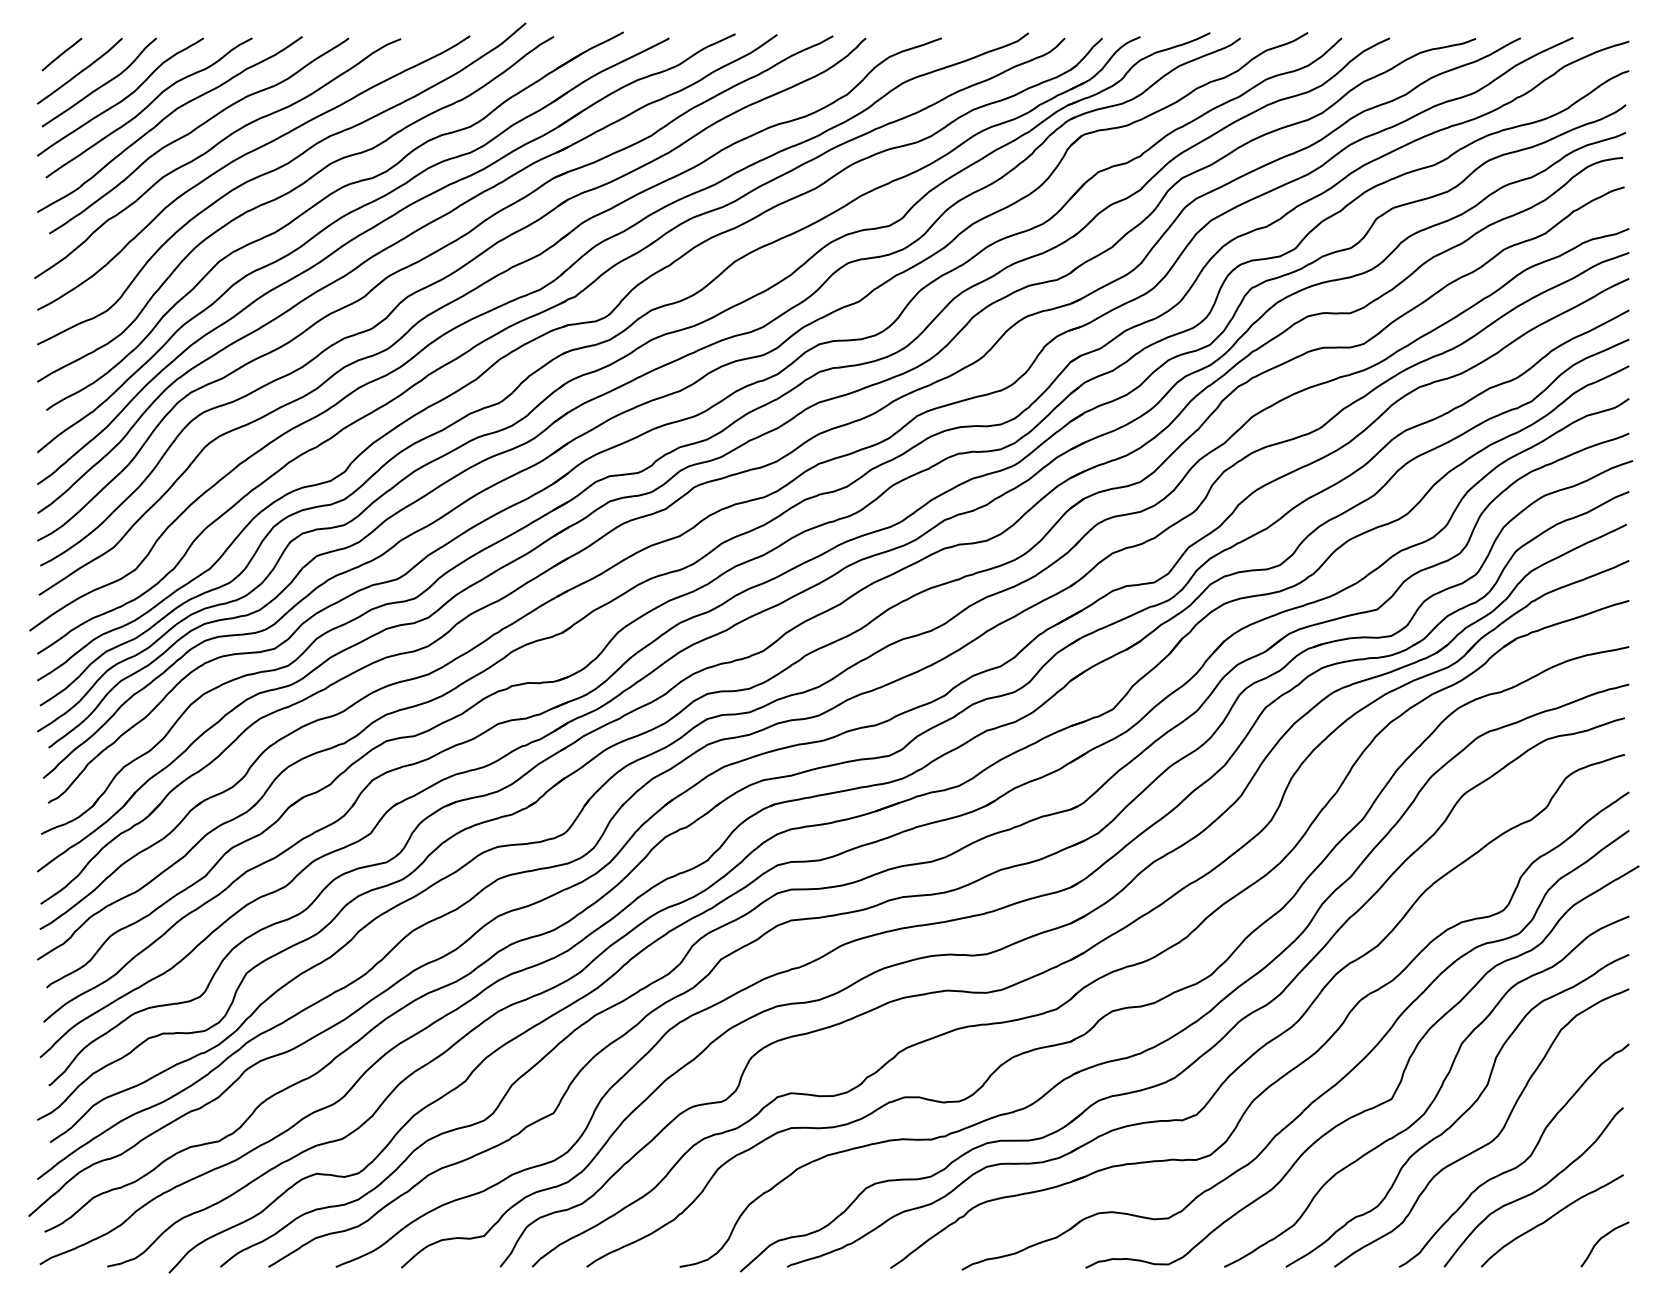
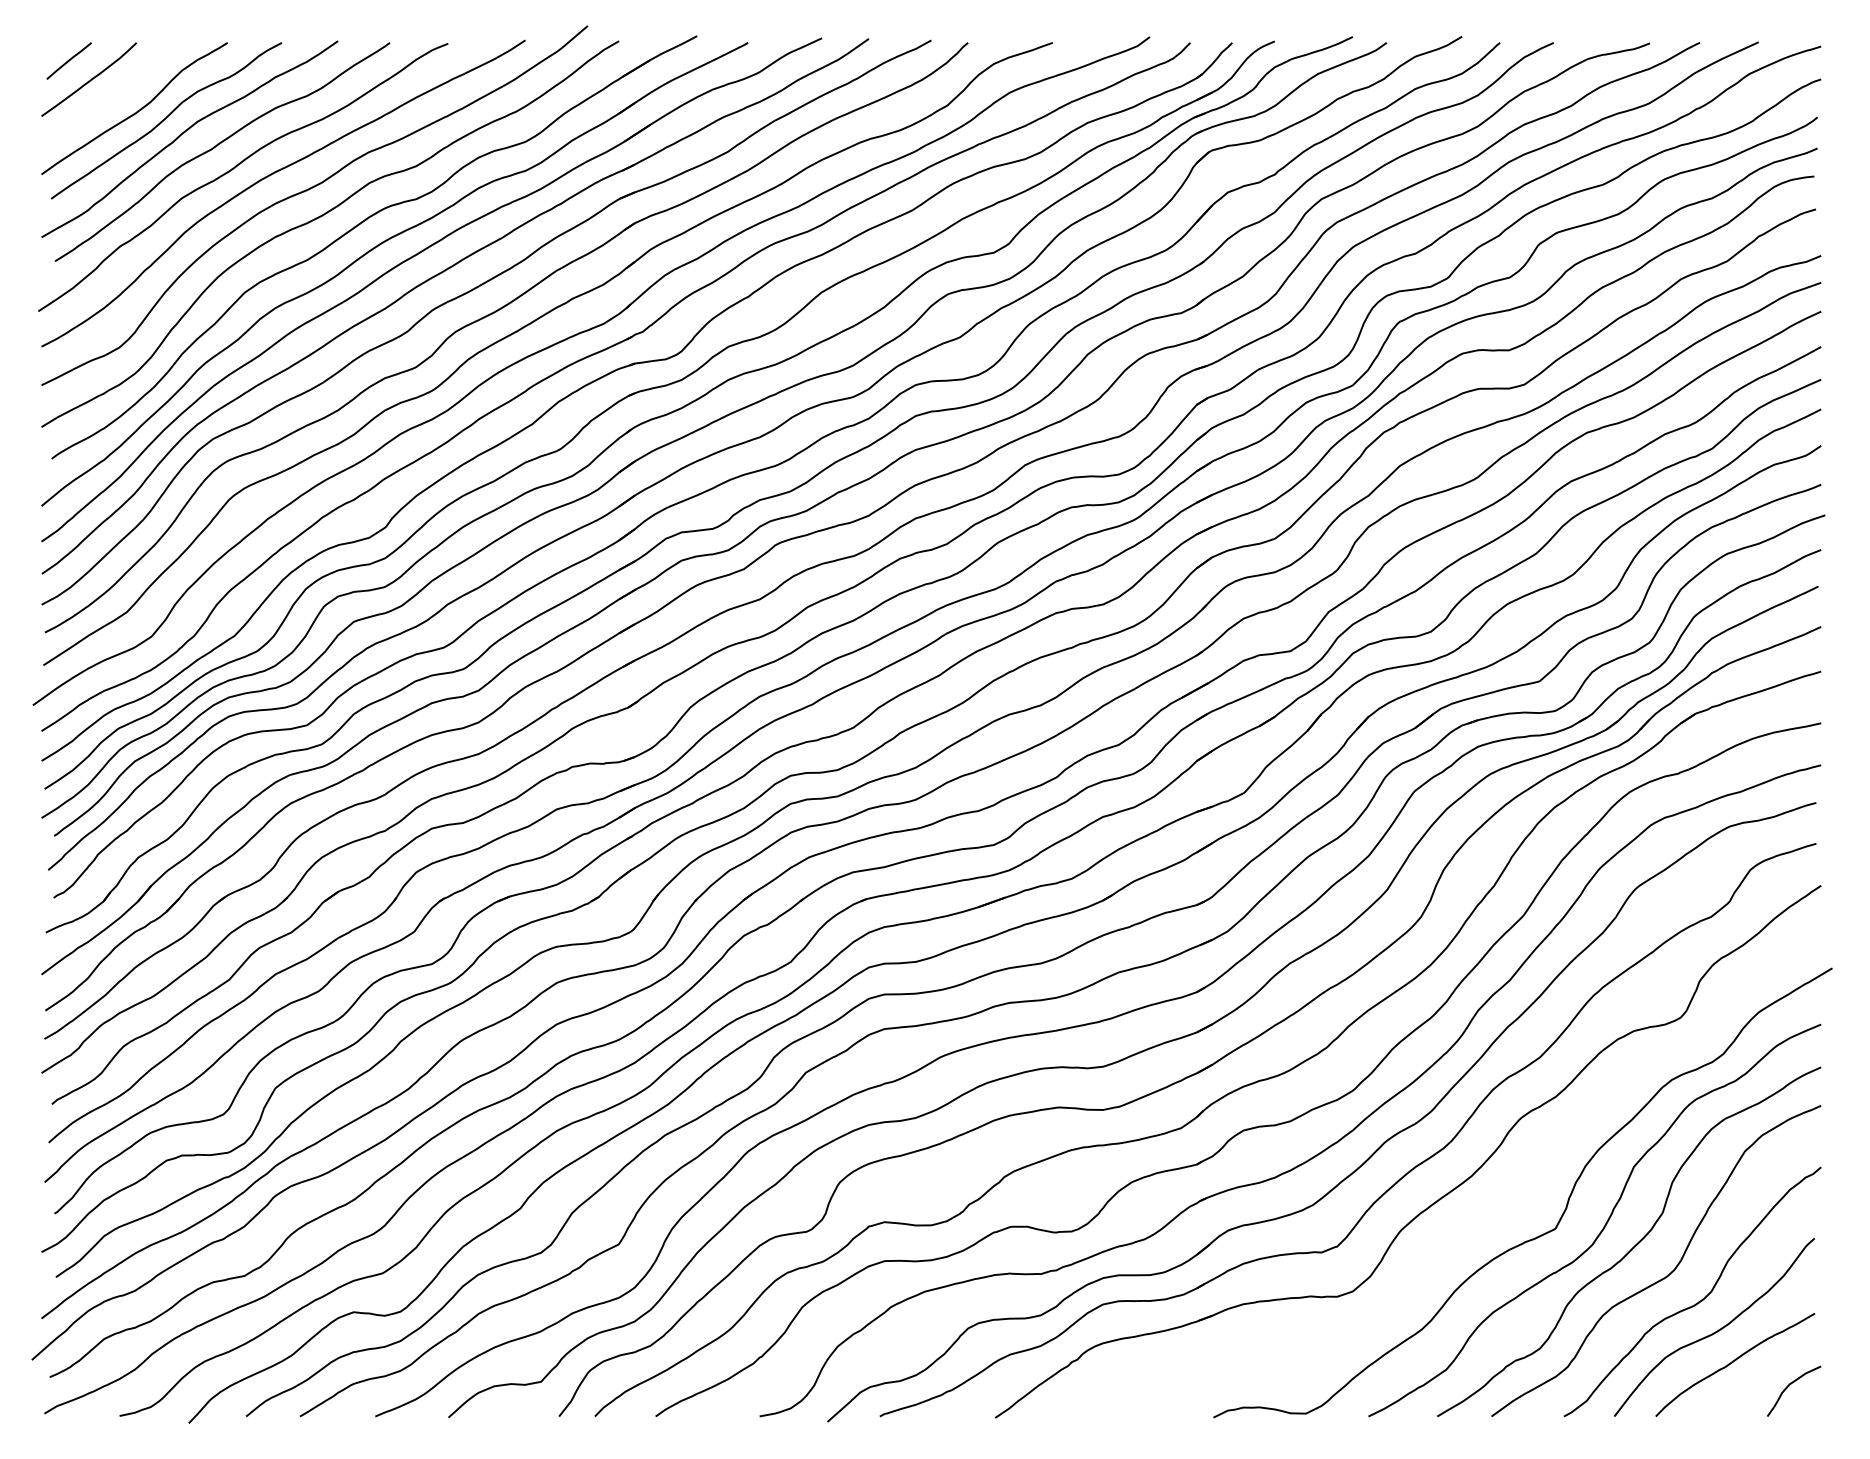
curve: (99, 86) -> (111, 96), removed
part: (1327, 1089) -> (1483, 1218), removed

